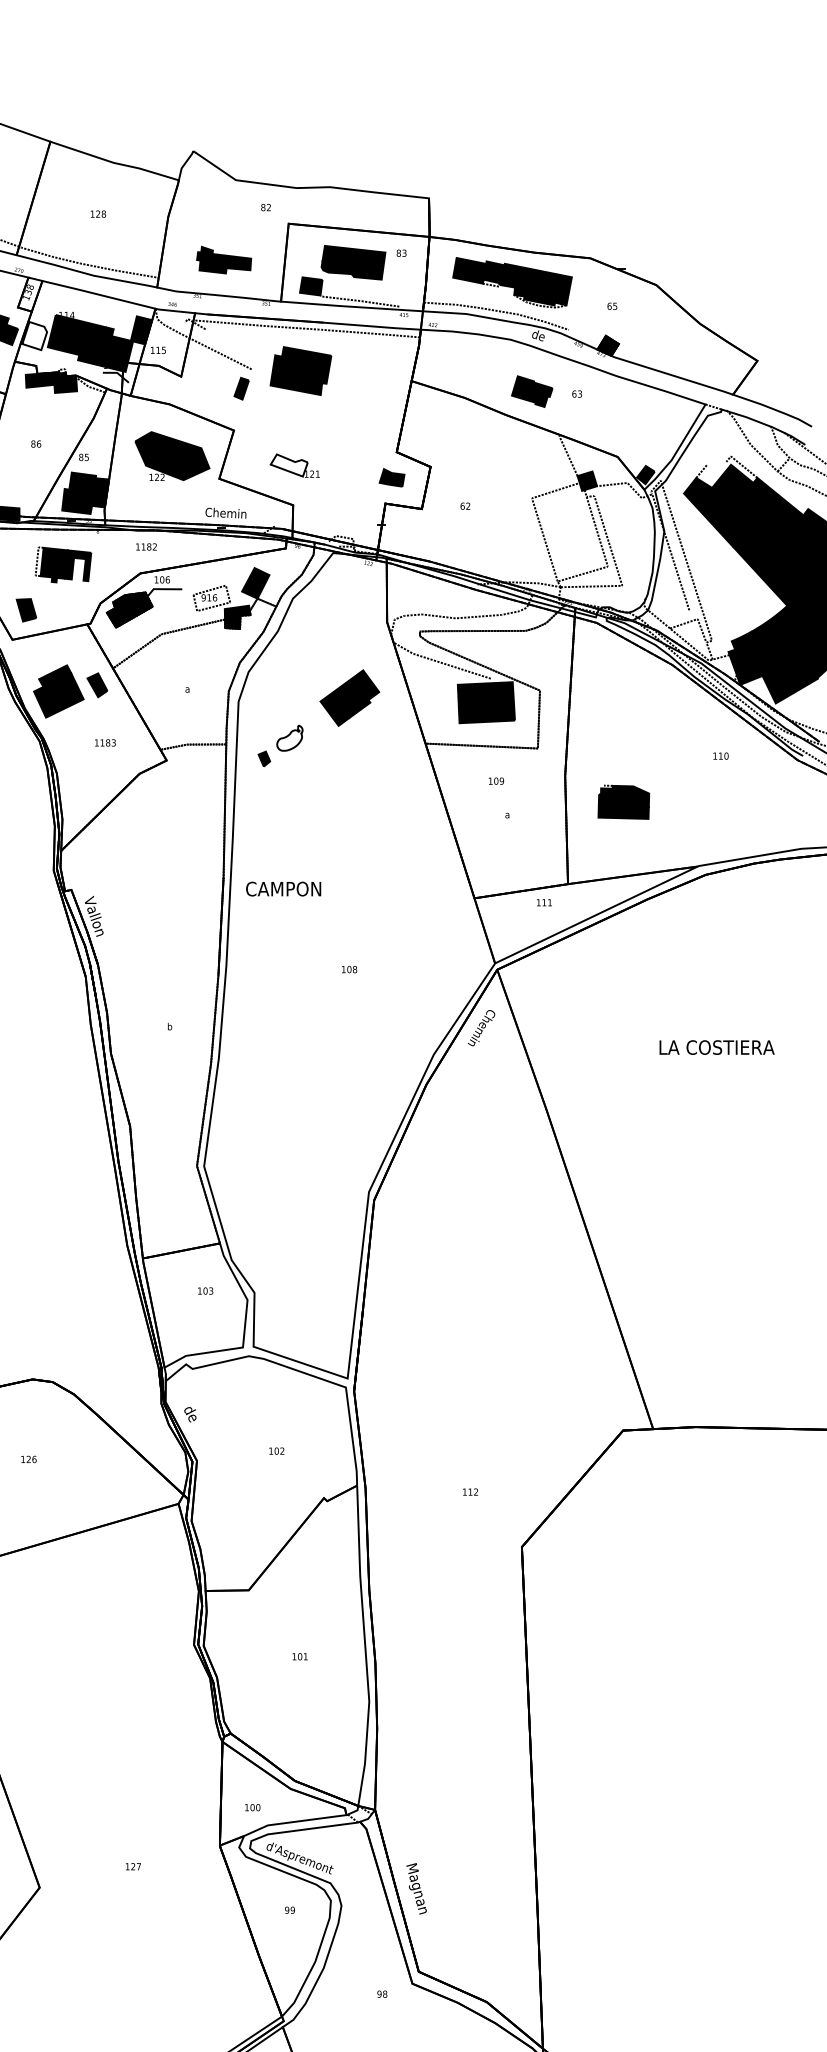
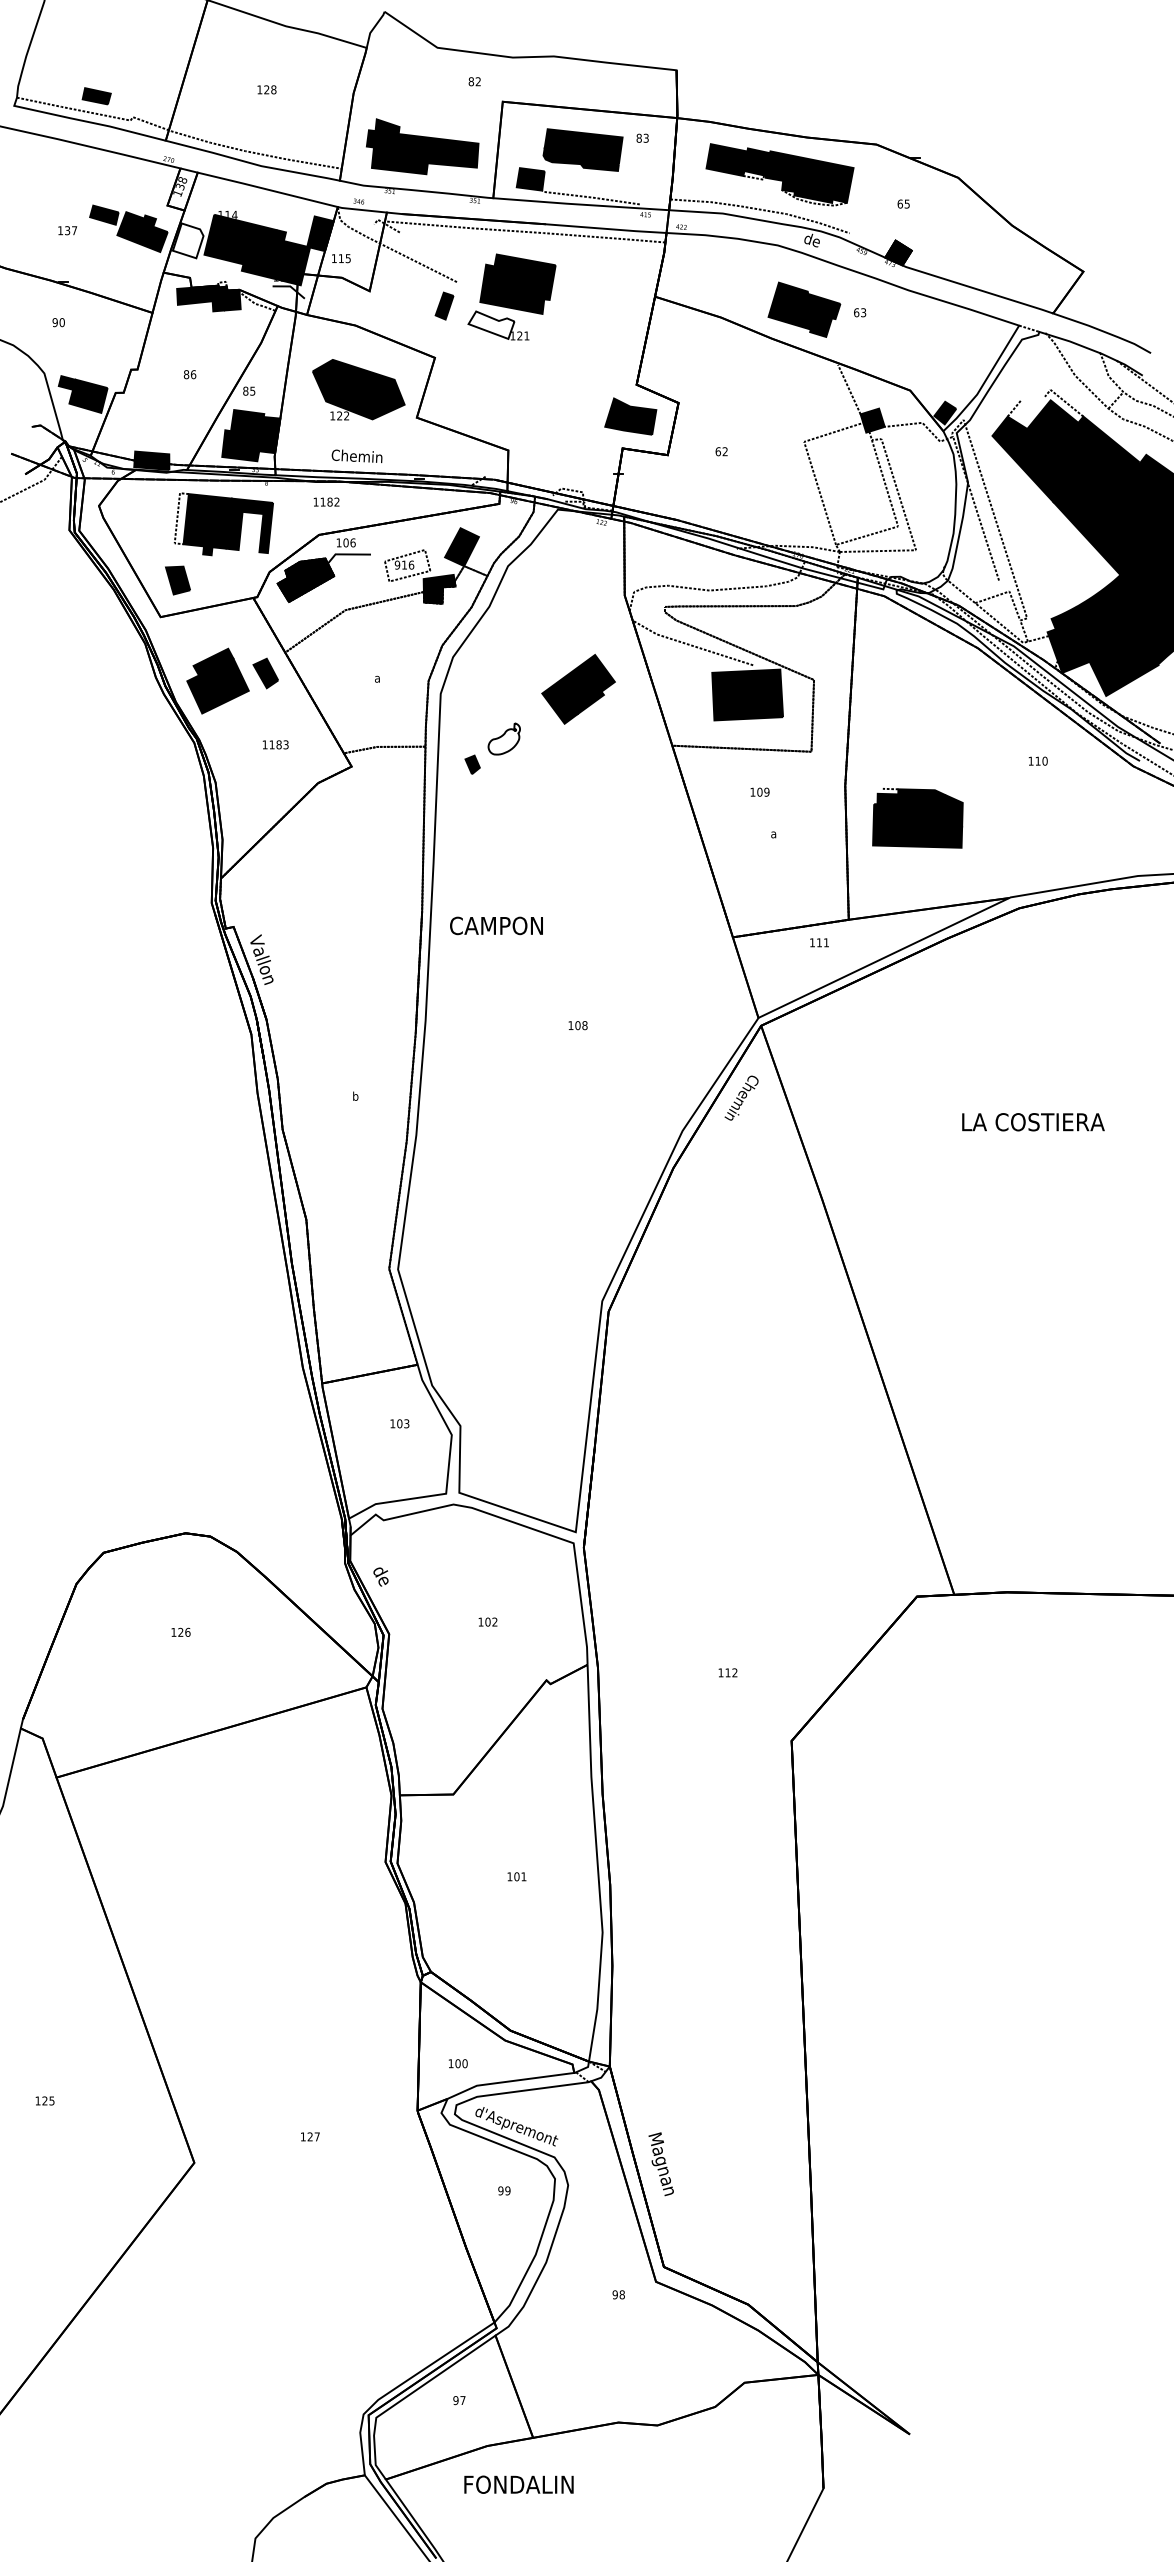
part: (223, 259) -> (422, 146), size x1.67
part: (532, 391) -> (804, 309), size x1.43
part: (294, 465) -> (498, 325), moved
part: (391, 477) -> (630, 416), size x1.67
text: (225, 512) -> (356, 455), moved
part: (63, 565) -> (223, 524), size x1.43
part: (623, 802) -> (917, 818), size x1.43

